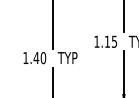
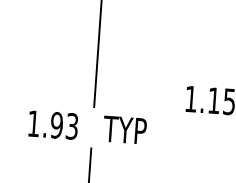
text: (39, 58) -> (63, 126), 1.40 -> 1.93

